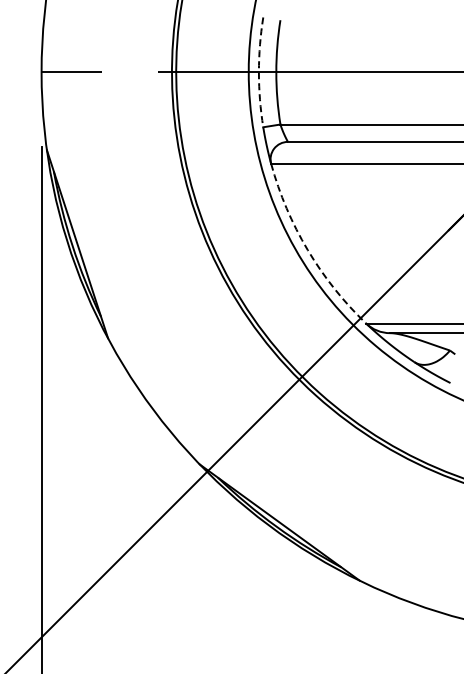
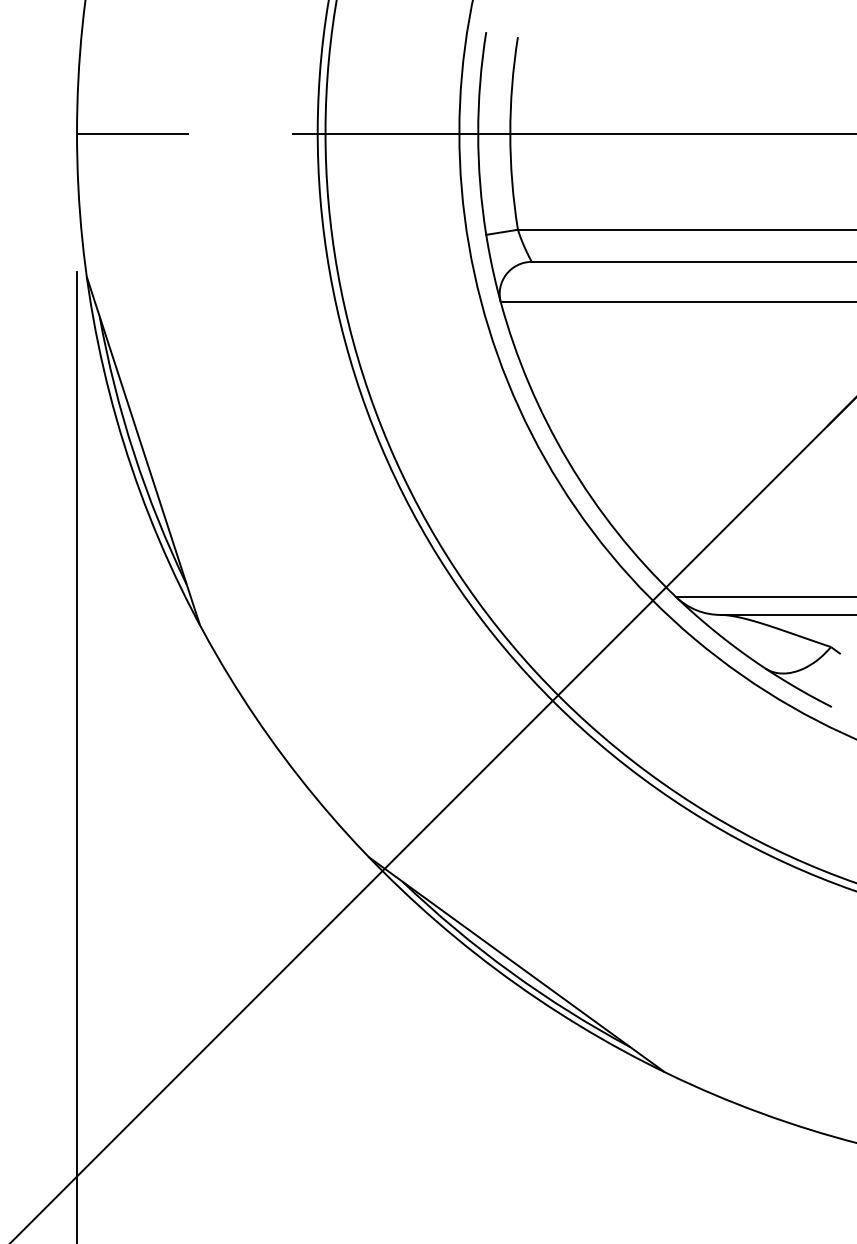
arc: (258, 72) -> (477, 133), dashed -> solid
arc: (307, 250) -> (567, 462), dashed -> solid

